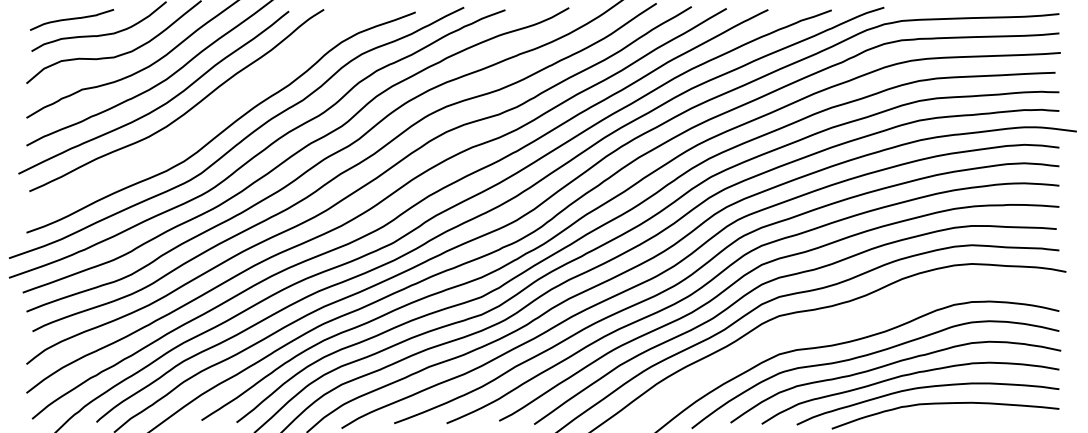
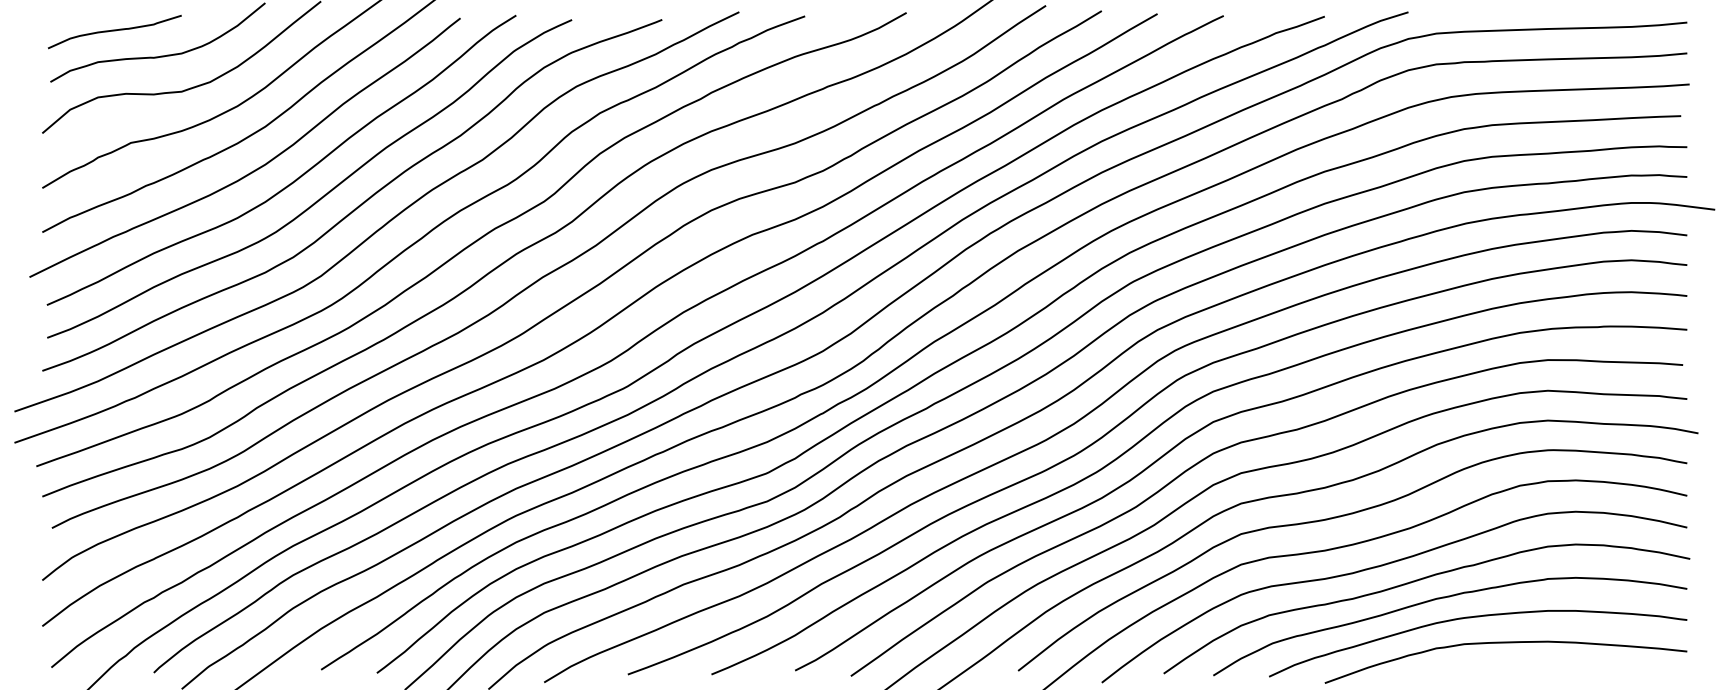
curve: (203, 121) -> (324, 193), added
curve: (840, 325) -> (1338, 518), added

